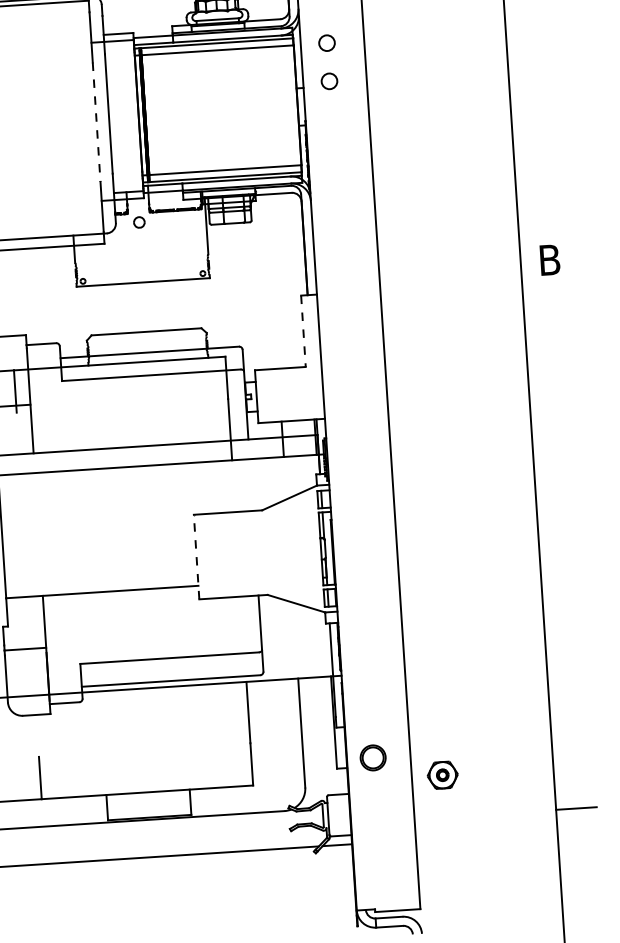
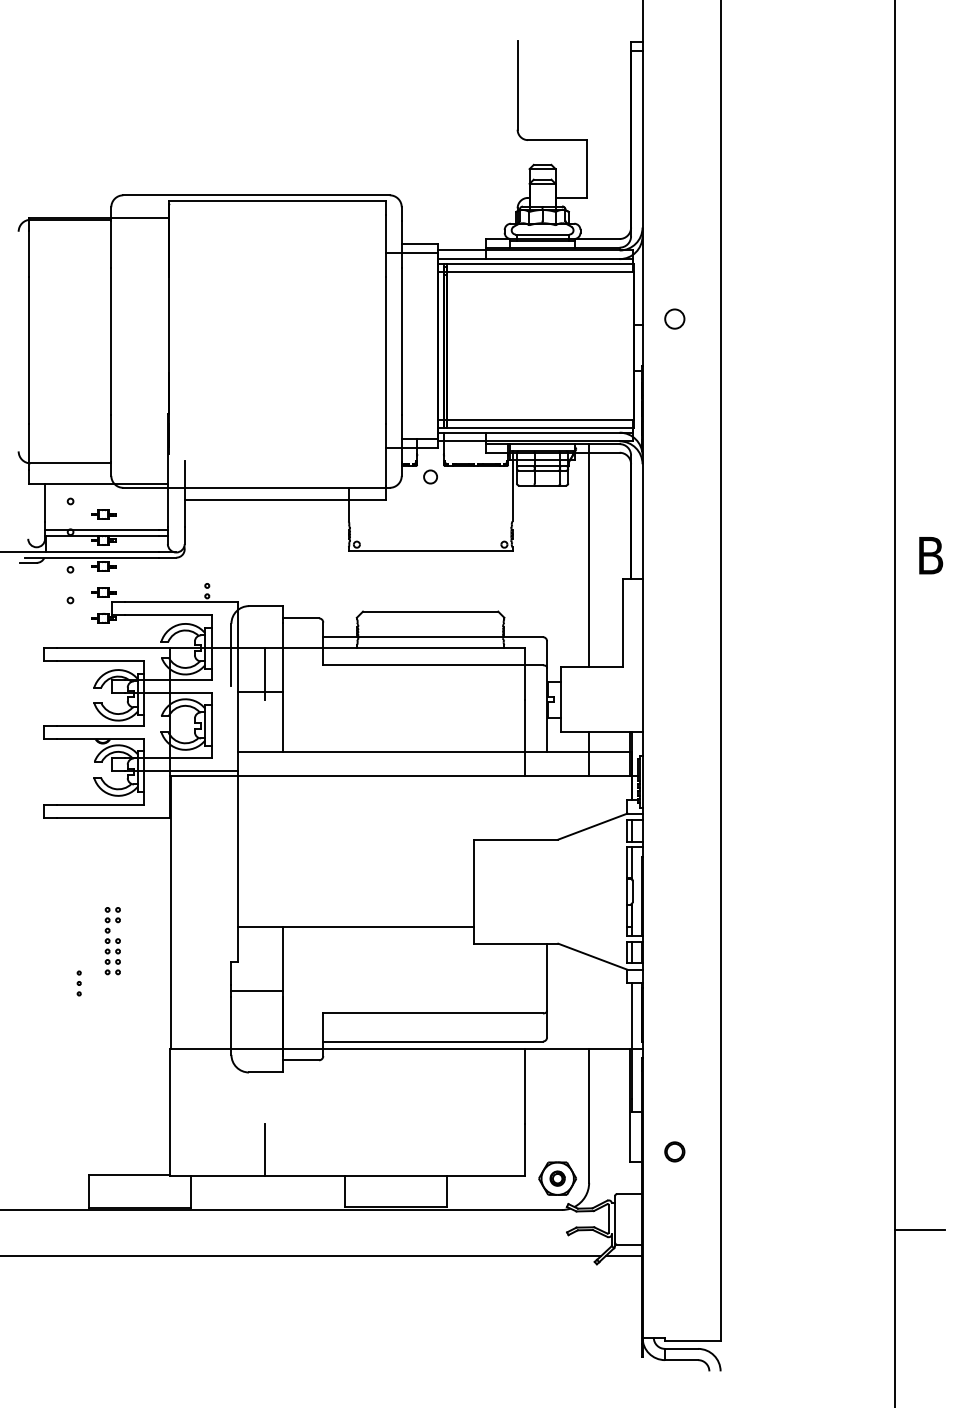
circle: (326, 42) -> (674, 271), removed
line: (96, 122) -> (386, 351), dashed -> solid
line: (272, 277) -> (589, 555), added
line: (303, 331) -> (623, 623), dashed -> solid
line: (196, 556) -> (474, 891), dashed -> solid
circle: (372, 757) -> (674, 1151), size x0.62
part: (442, 775) -> (557, 1178), moved

